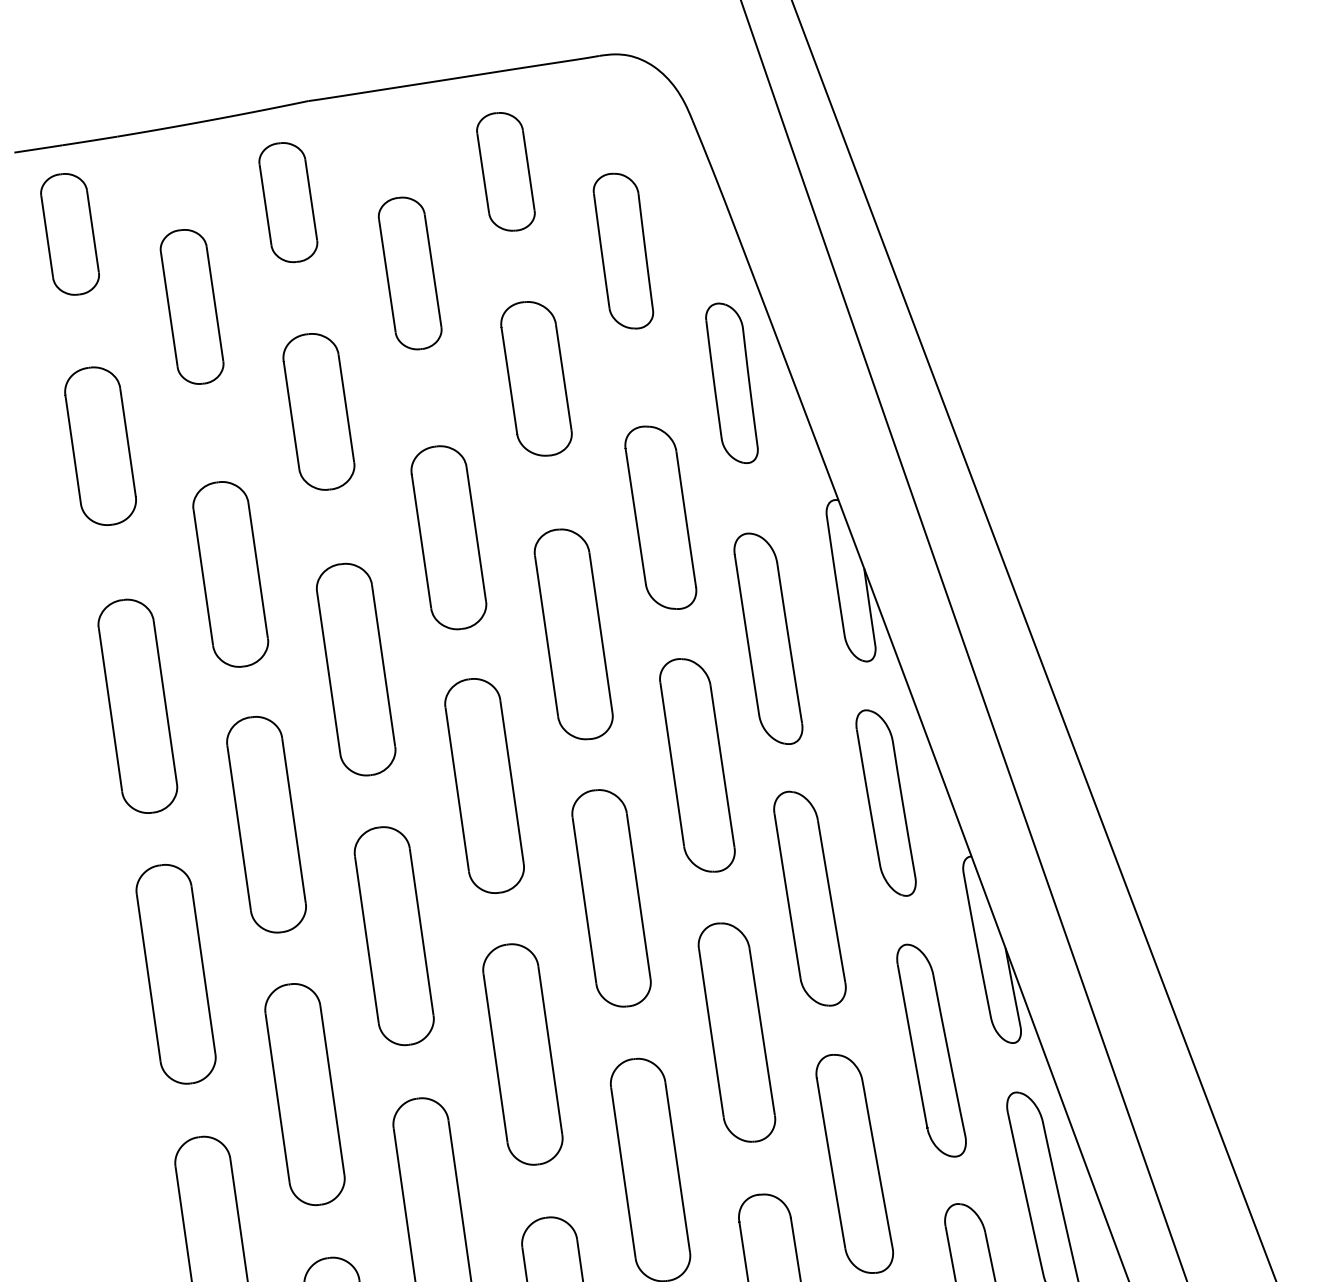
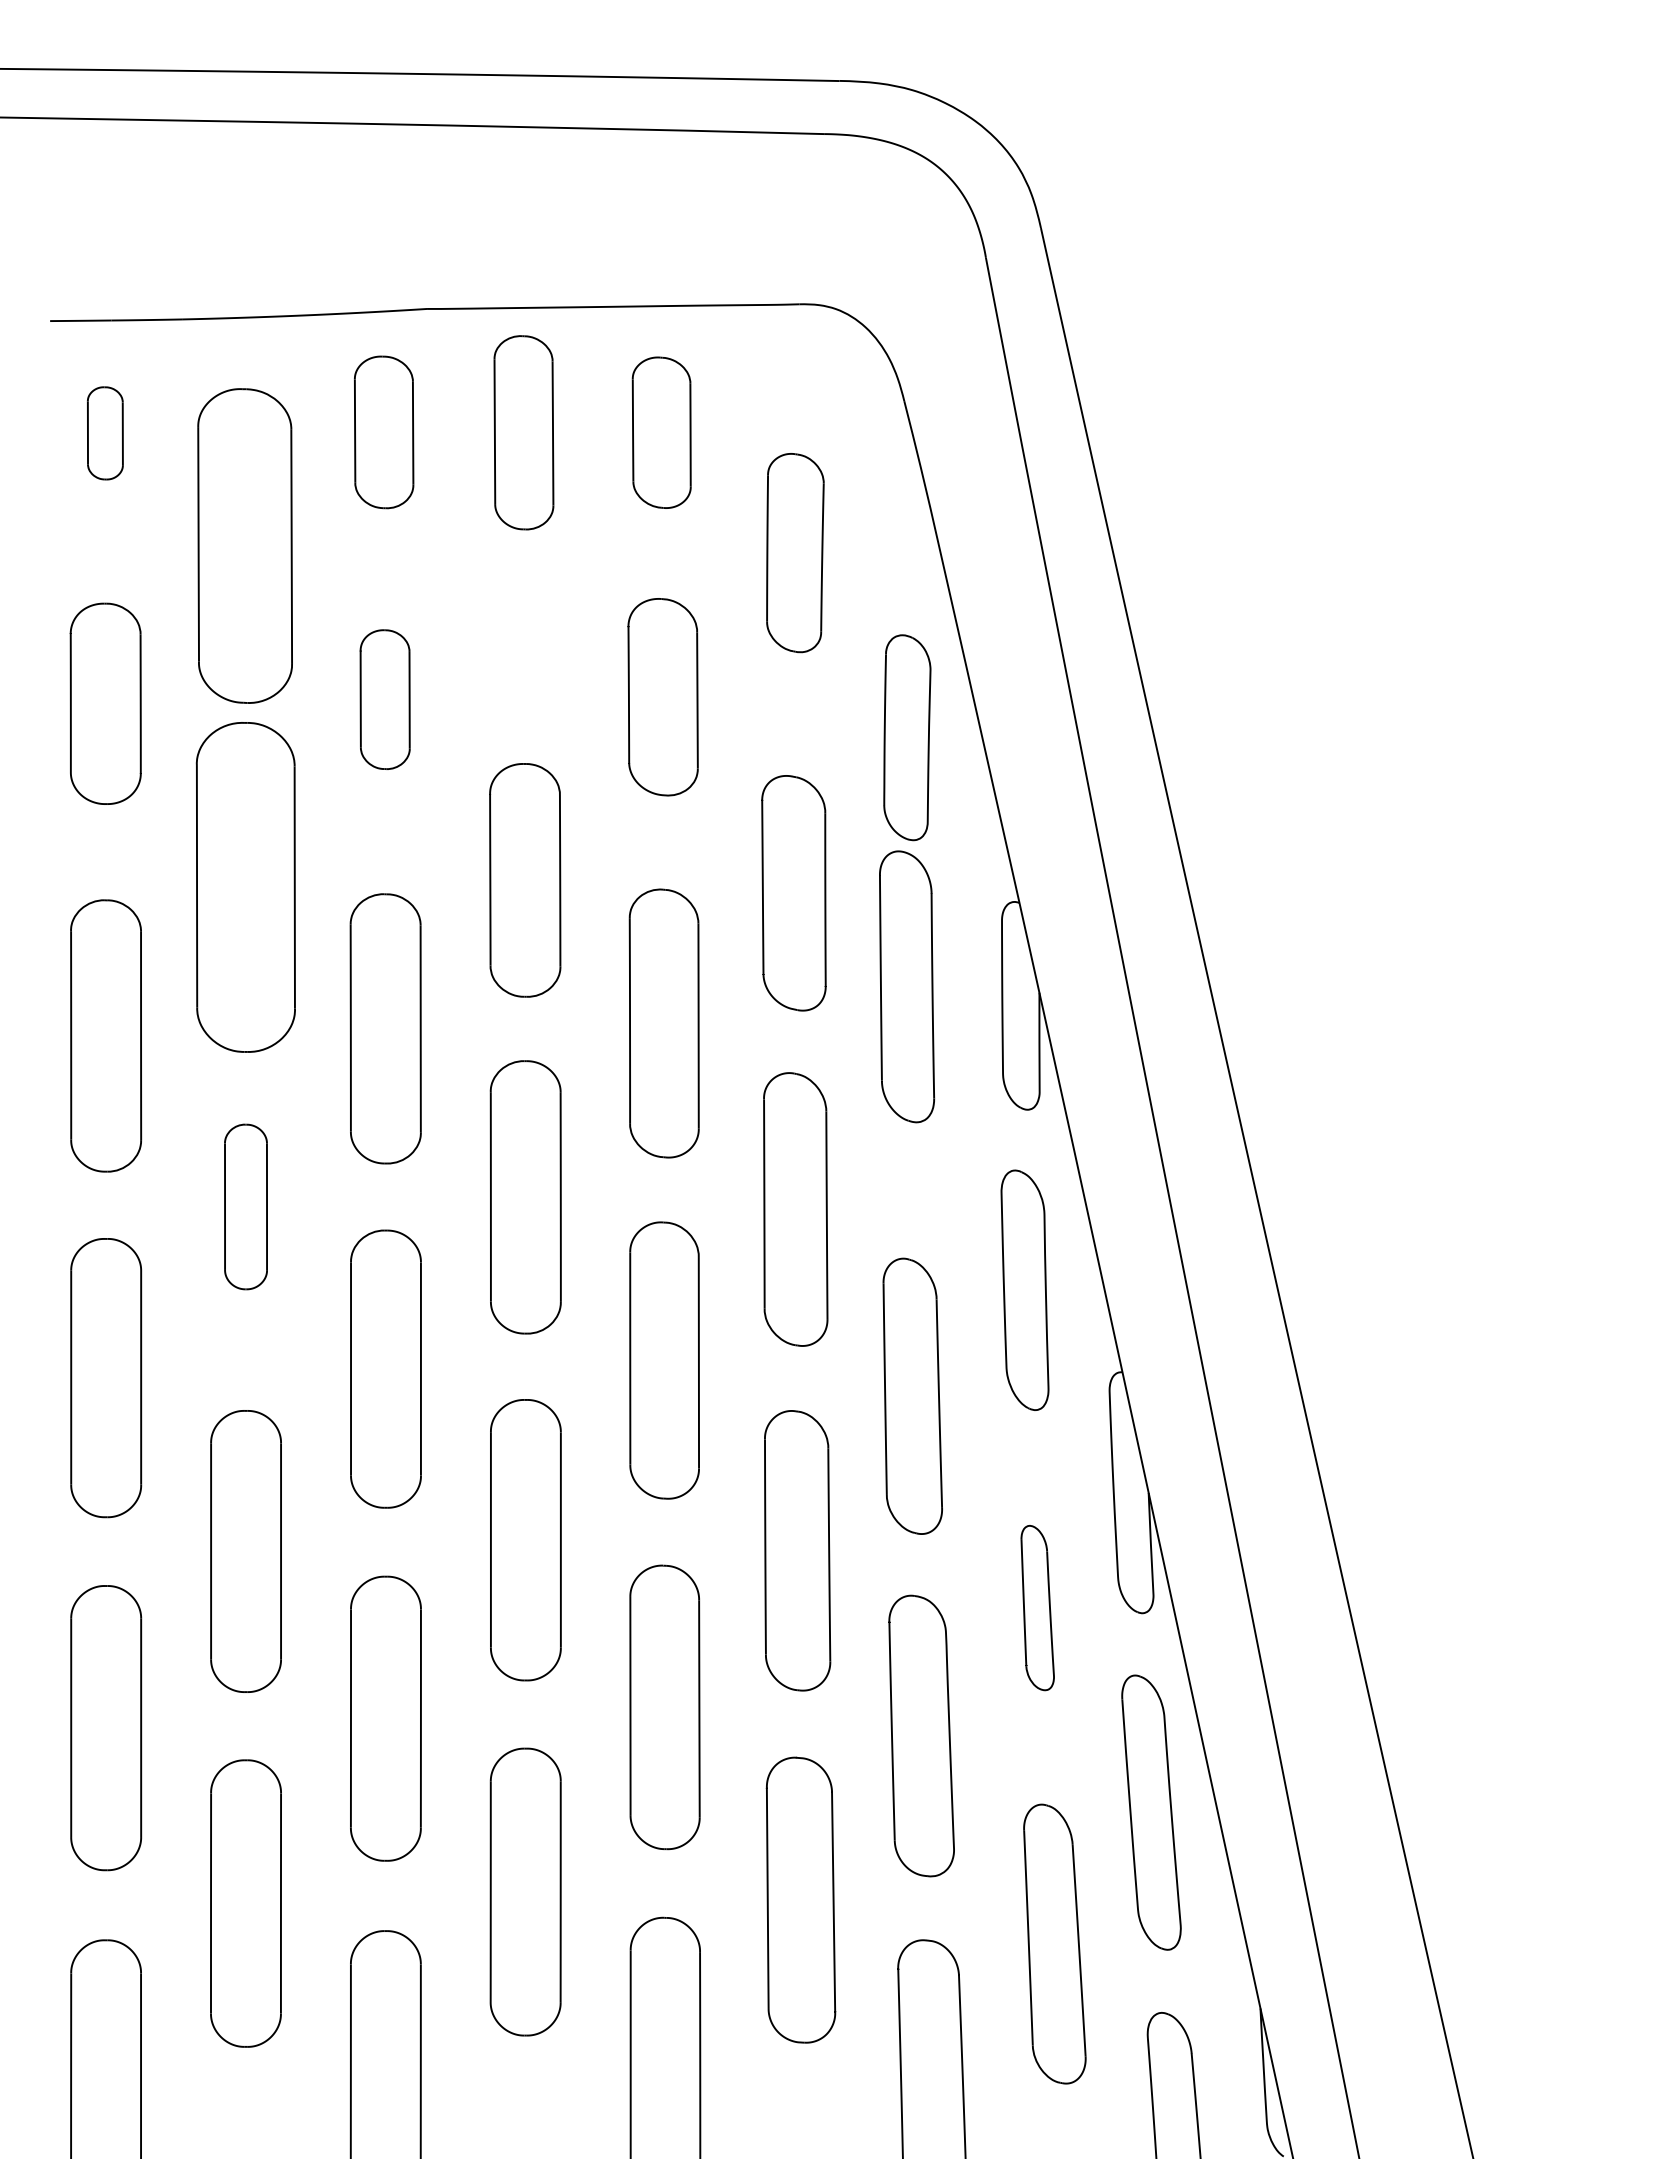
part: (70, 234) -> (105, 433), size x0.6
part: (409, 273) -> (523, 432), moved
part: (191, 306) -> (244, 545), size x1.6
part: (319, 411) -> (385, 699), size x0.7
part: (230, 574) -> (245, 887), size x1.4
part: (768, 638) -> (907, 986), moved
part: (266, 824) -> (245, 1206), size x0.6
part: (931, 1050) -> (1037, 1607), size x0.6

